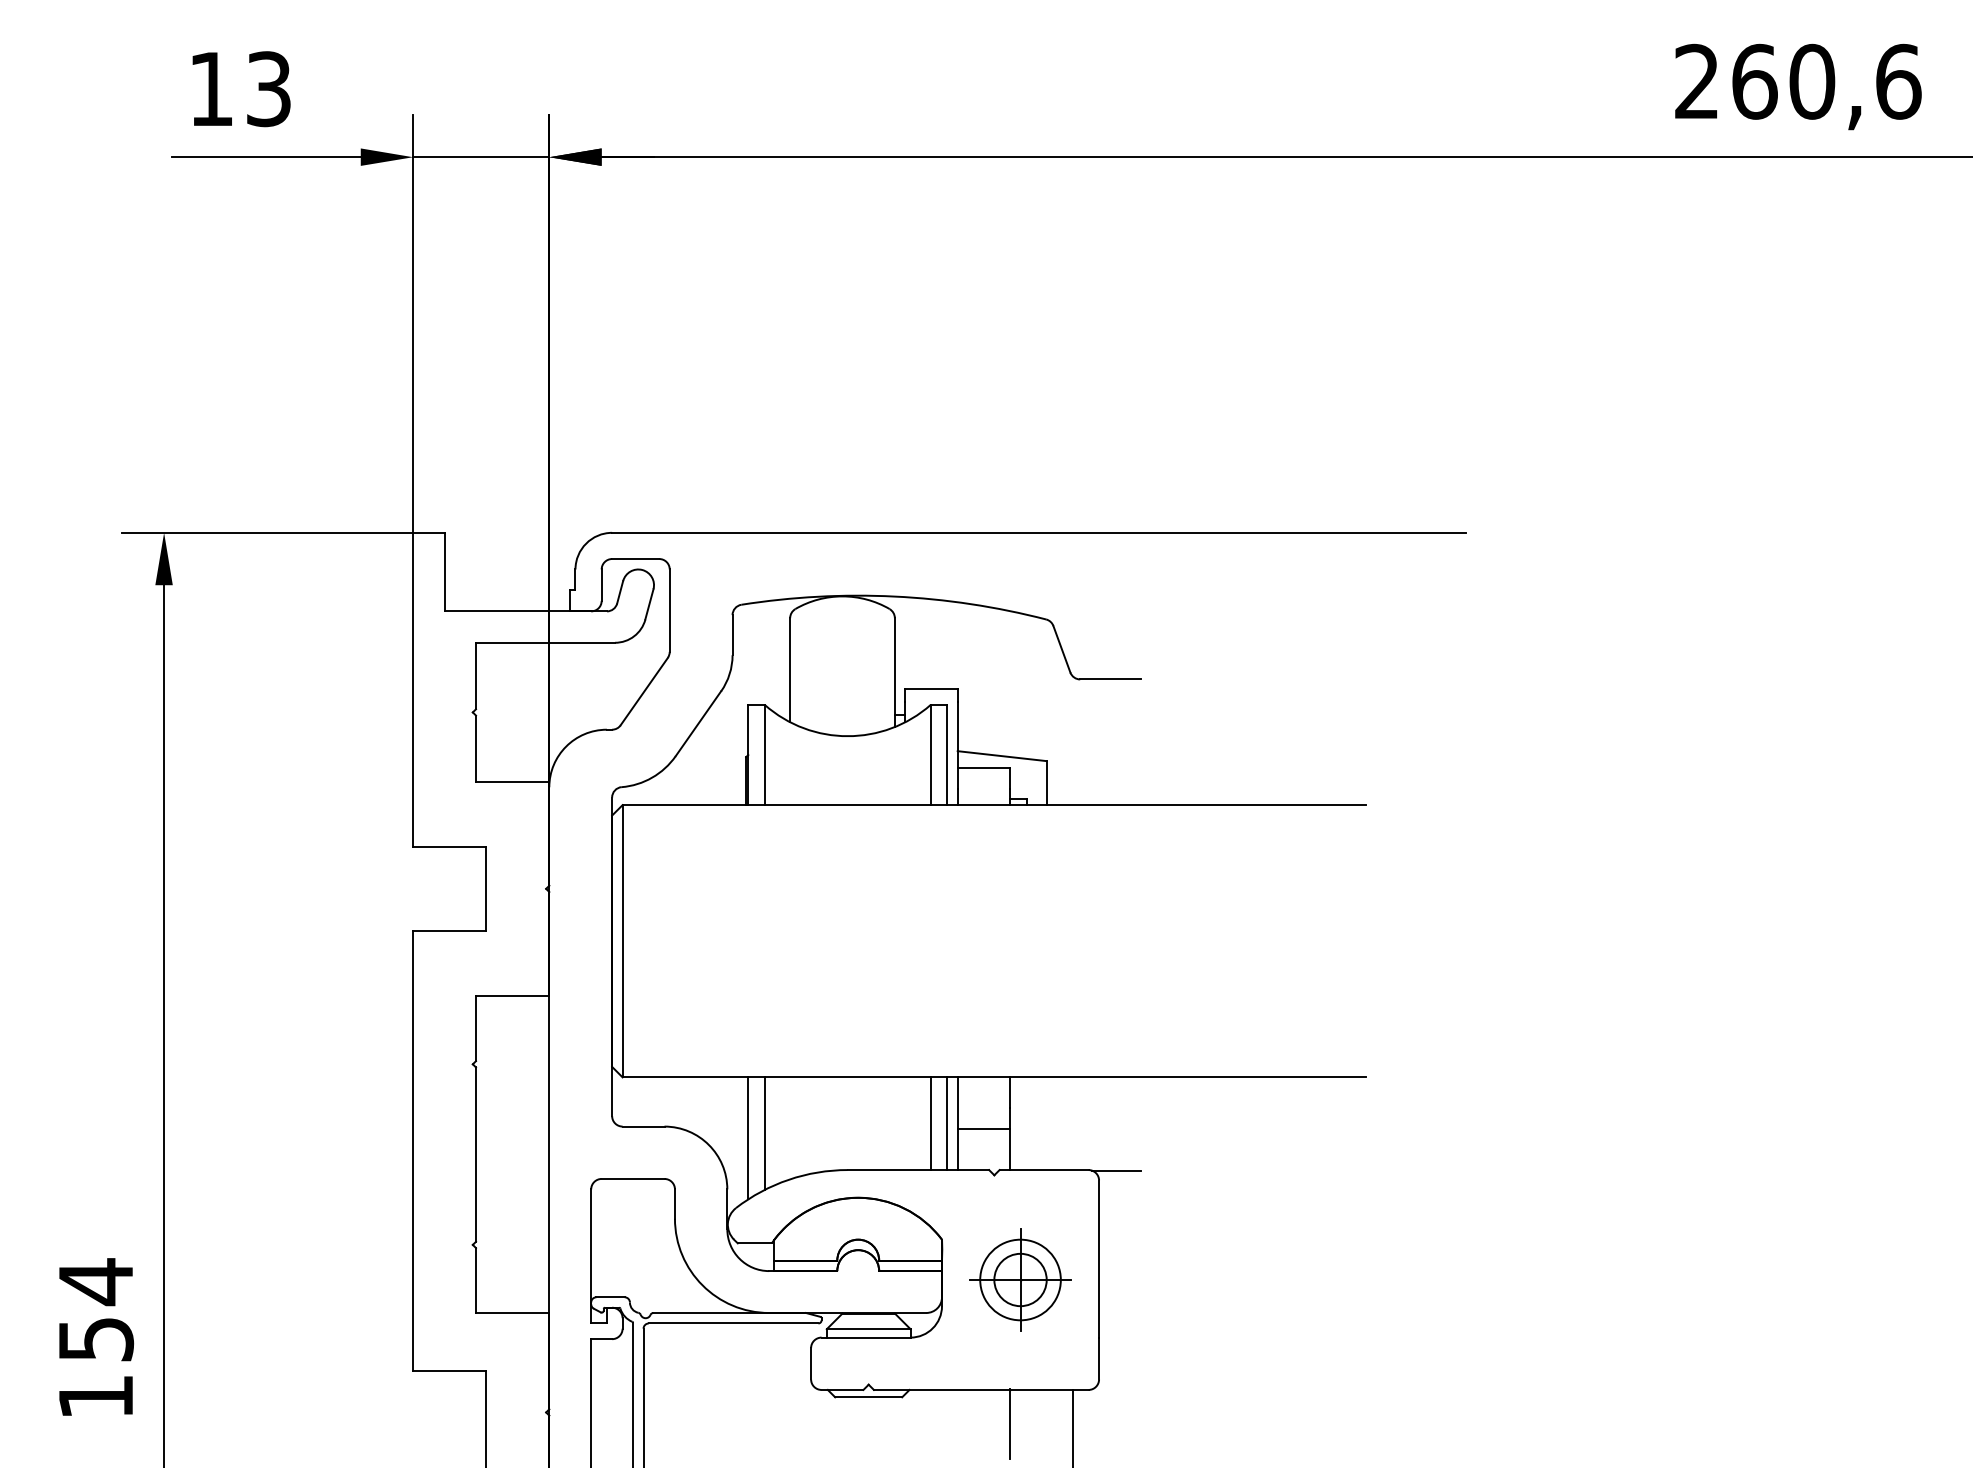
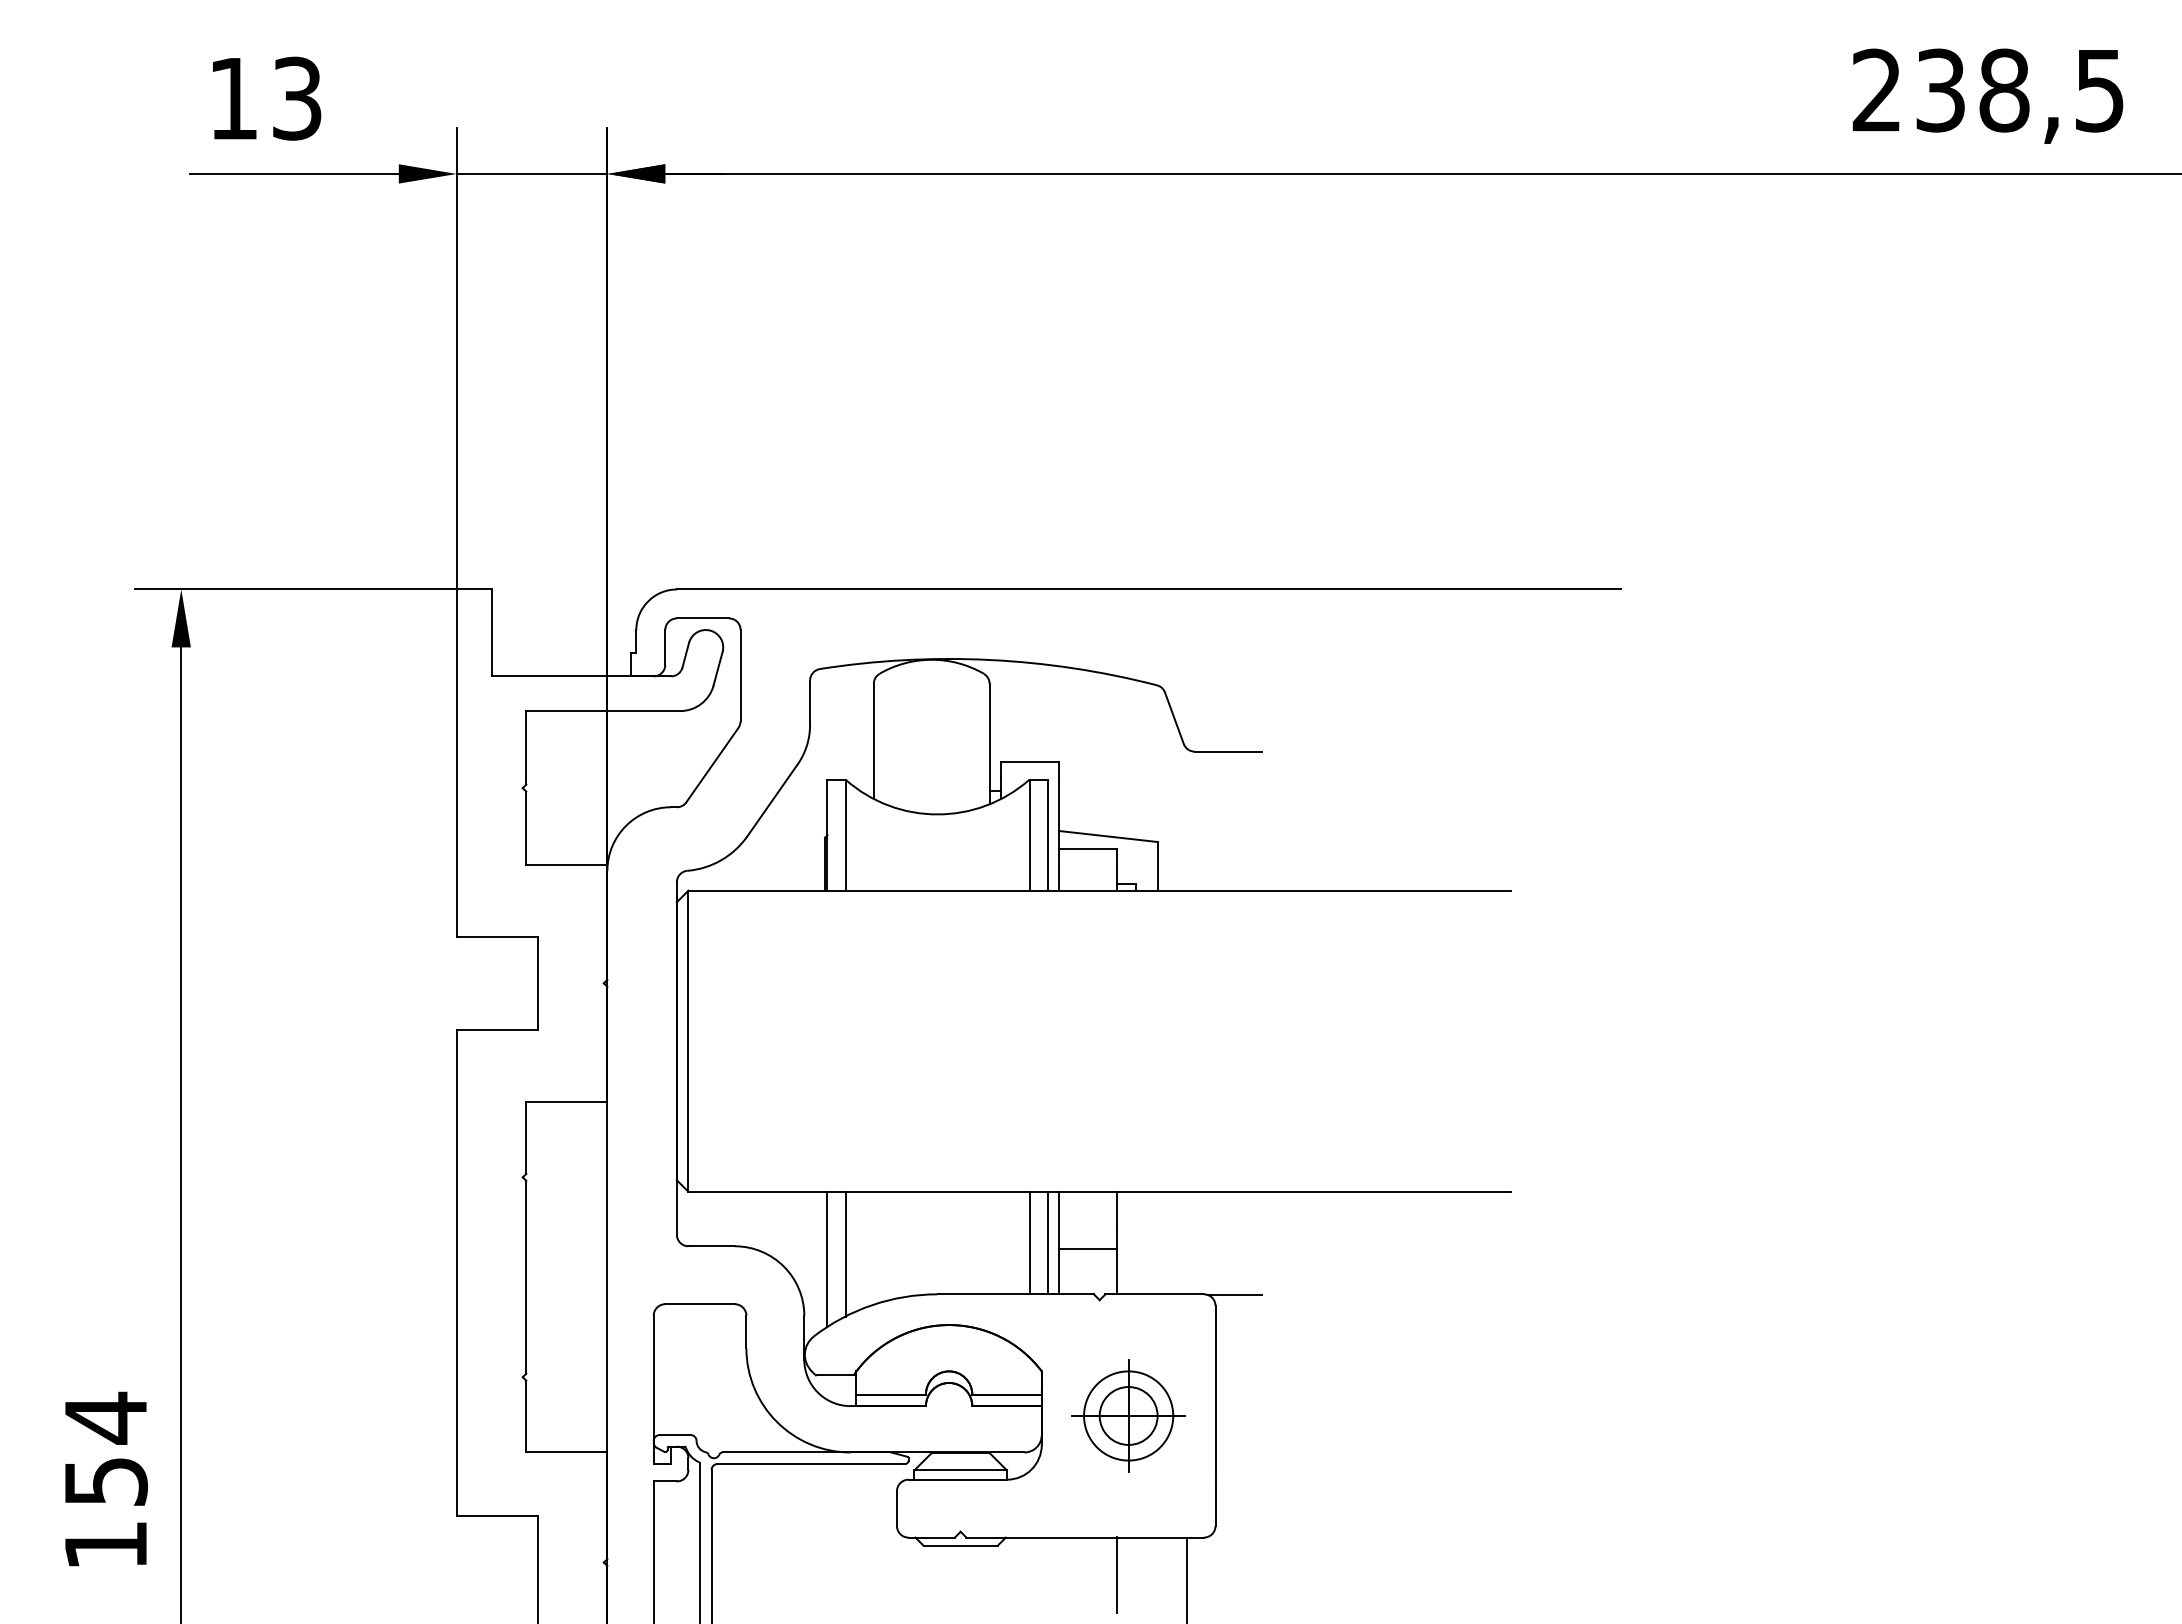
text: (1826, 81) -> (2020, 90), 260,6 -> 238,5

